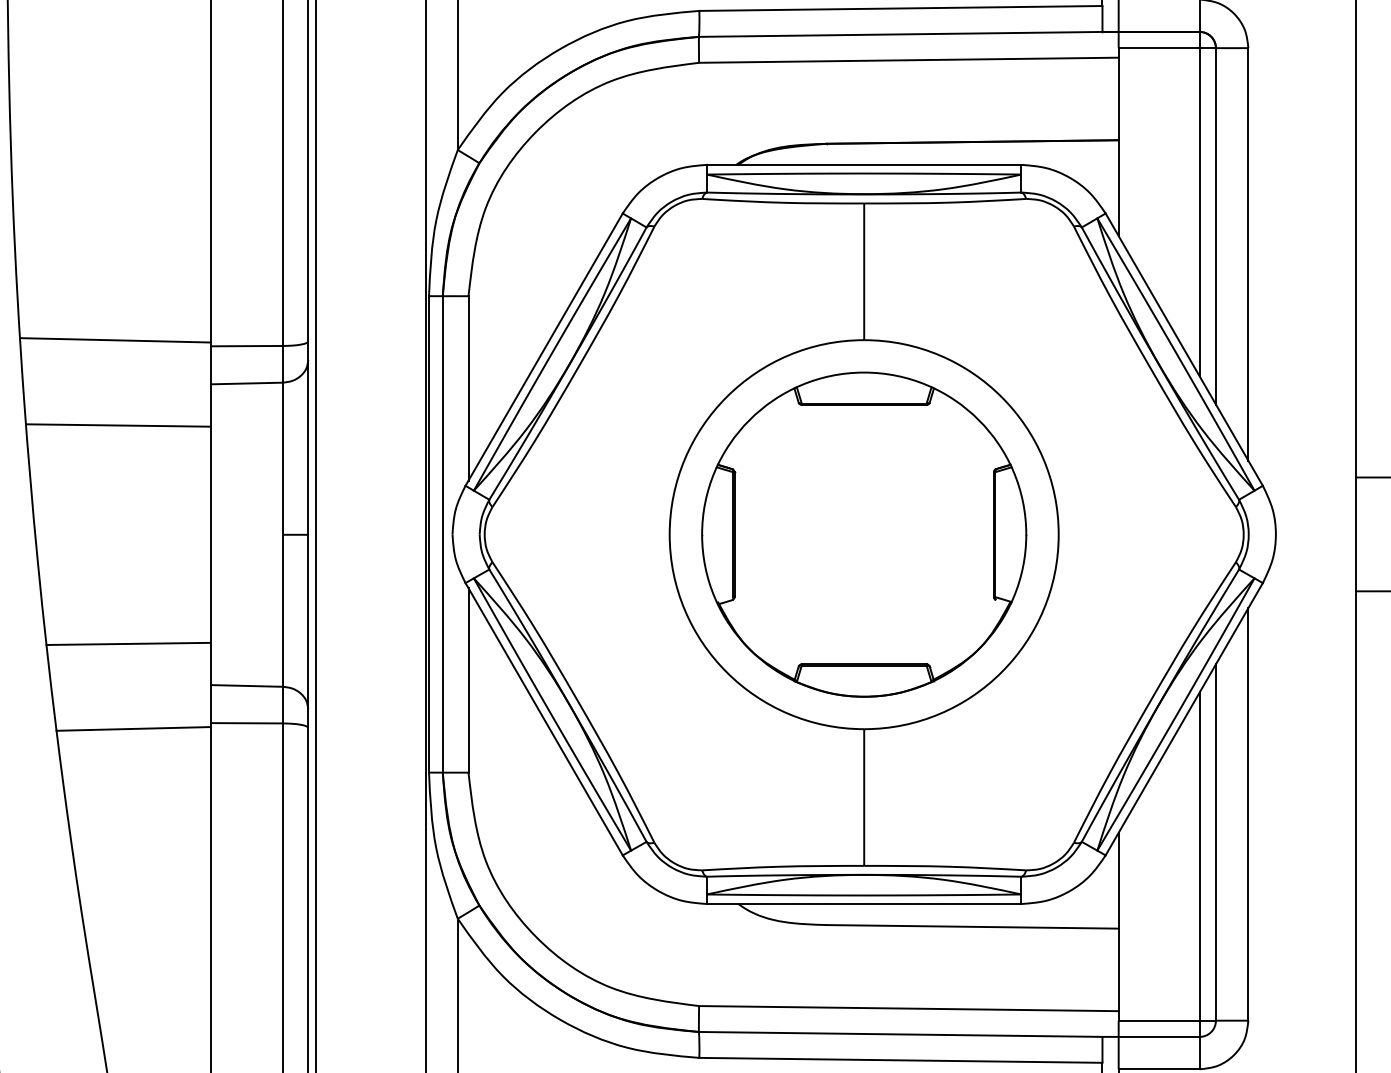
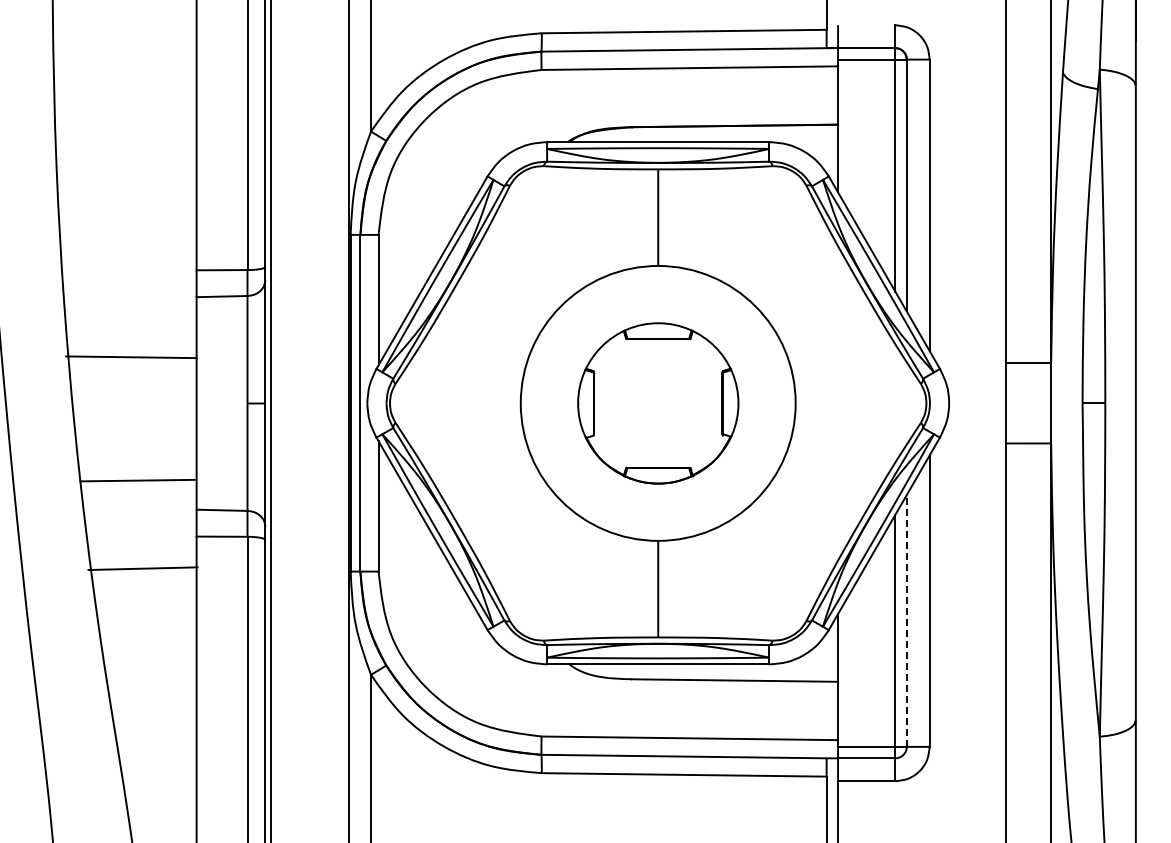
line: (116, 339) -> (129, 265), removed
line: (118, 425) -> (131, 357), moved
part: (864, 534) -> (658, 403), size x0.7
line: (132, 728) -> (142, 568), moved
line: (1215, 841) -> (906, 620), solid -> dashed

